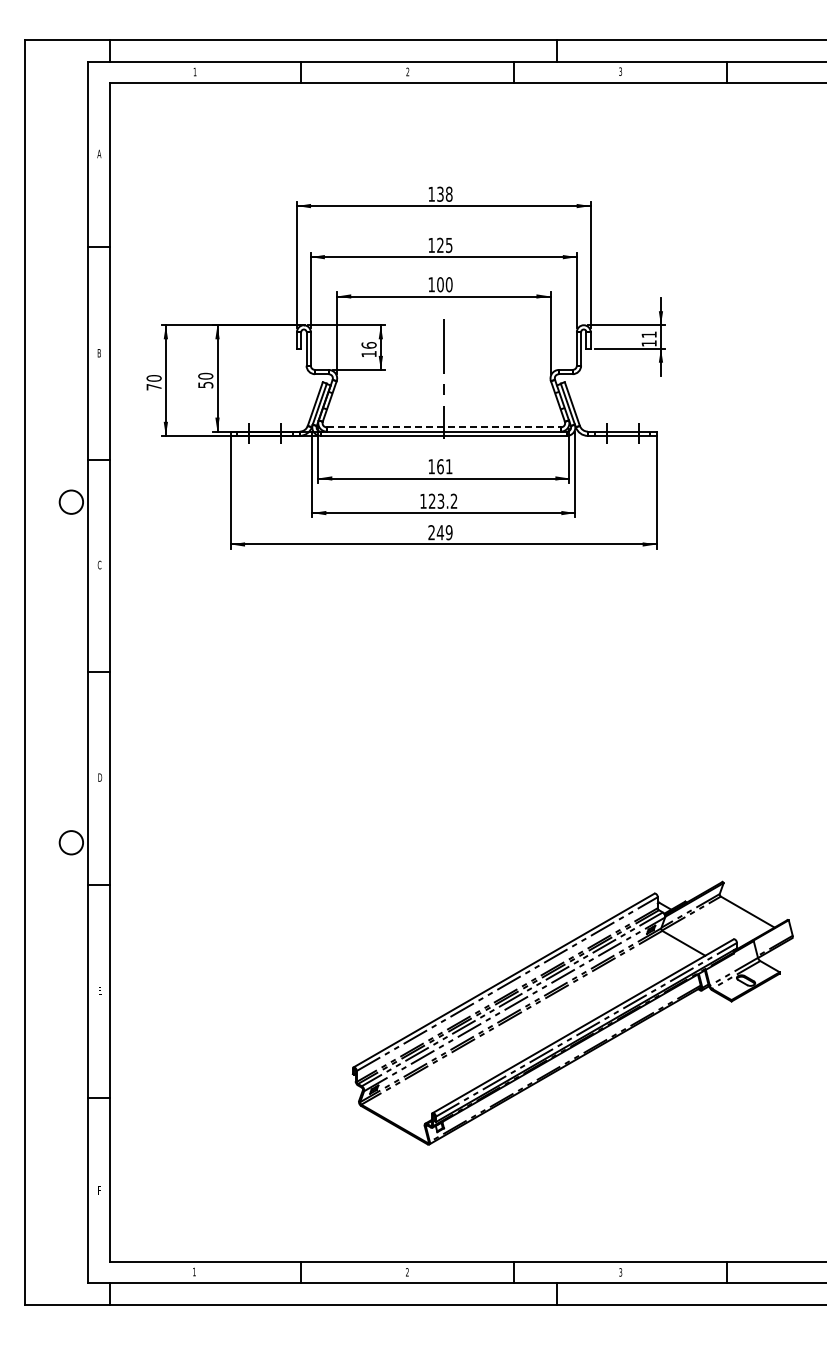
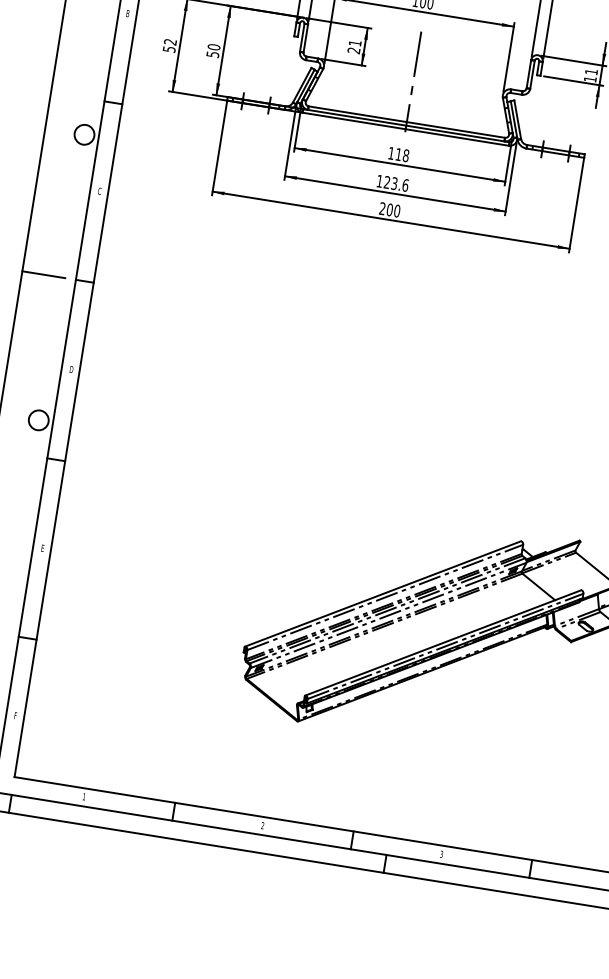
text: (368, 349) -> (354, 46), 16 -> 21
text: (153, 382) -> (169, 45), 70 -> 52
line: (444, 427) -> (407, 122), dashed -> solid
text: (444, 466) -> (402, 154), 161 -> 118
text: (453, 500) -> (405, 184), 123.2 -> 123.6
text: (444, 532) -> (393, 210), 249 -> 200
line: (49, 672) -> (43, 274), added

